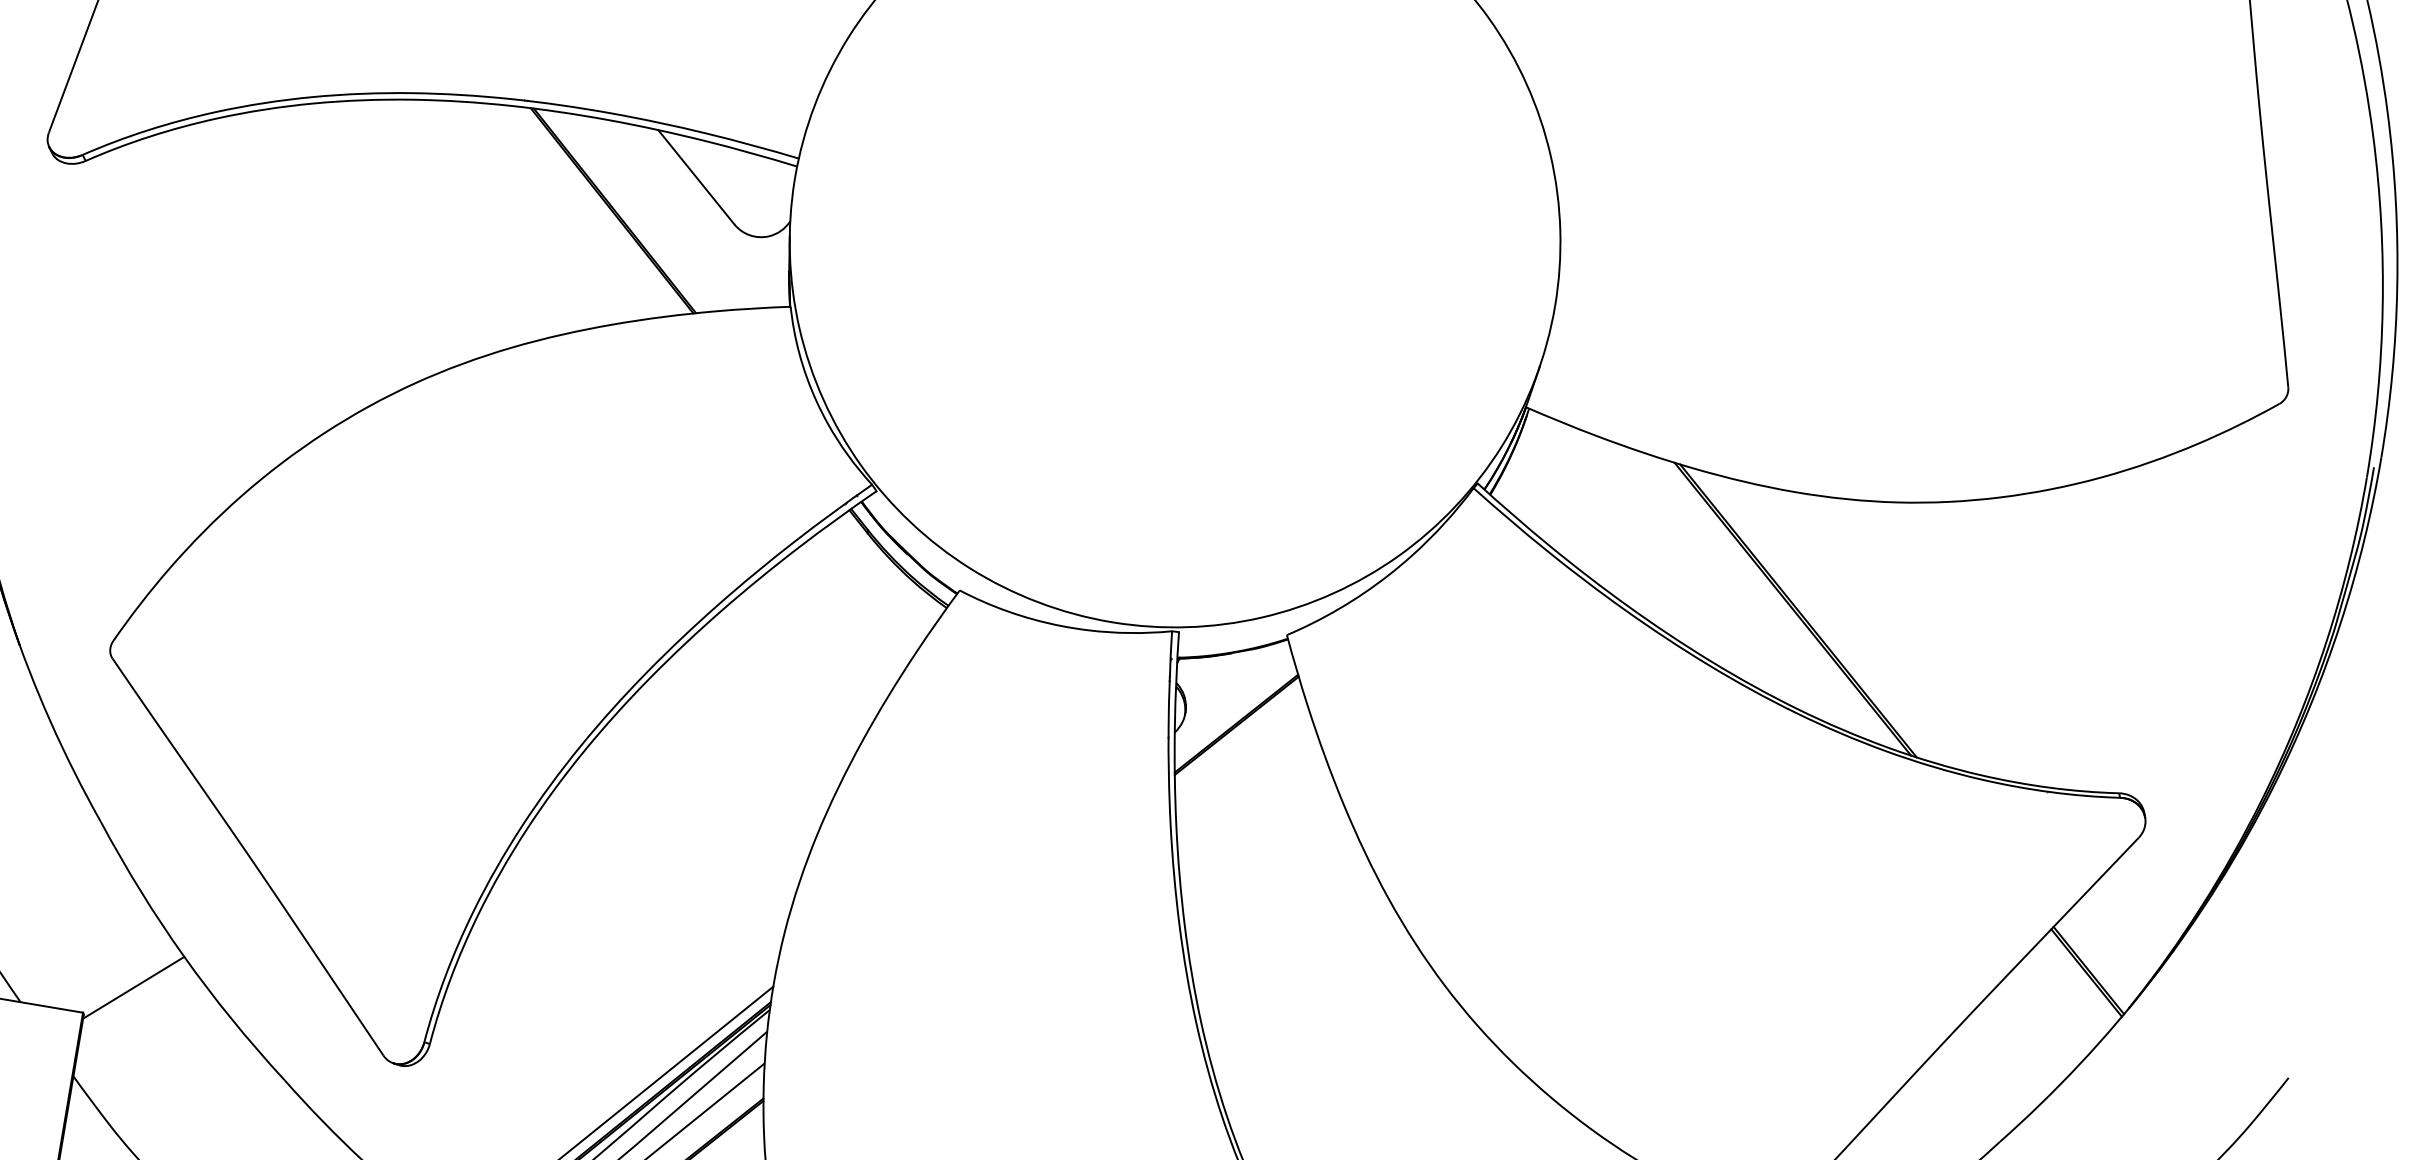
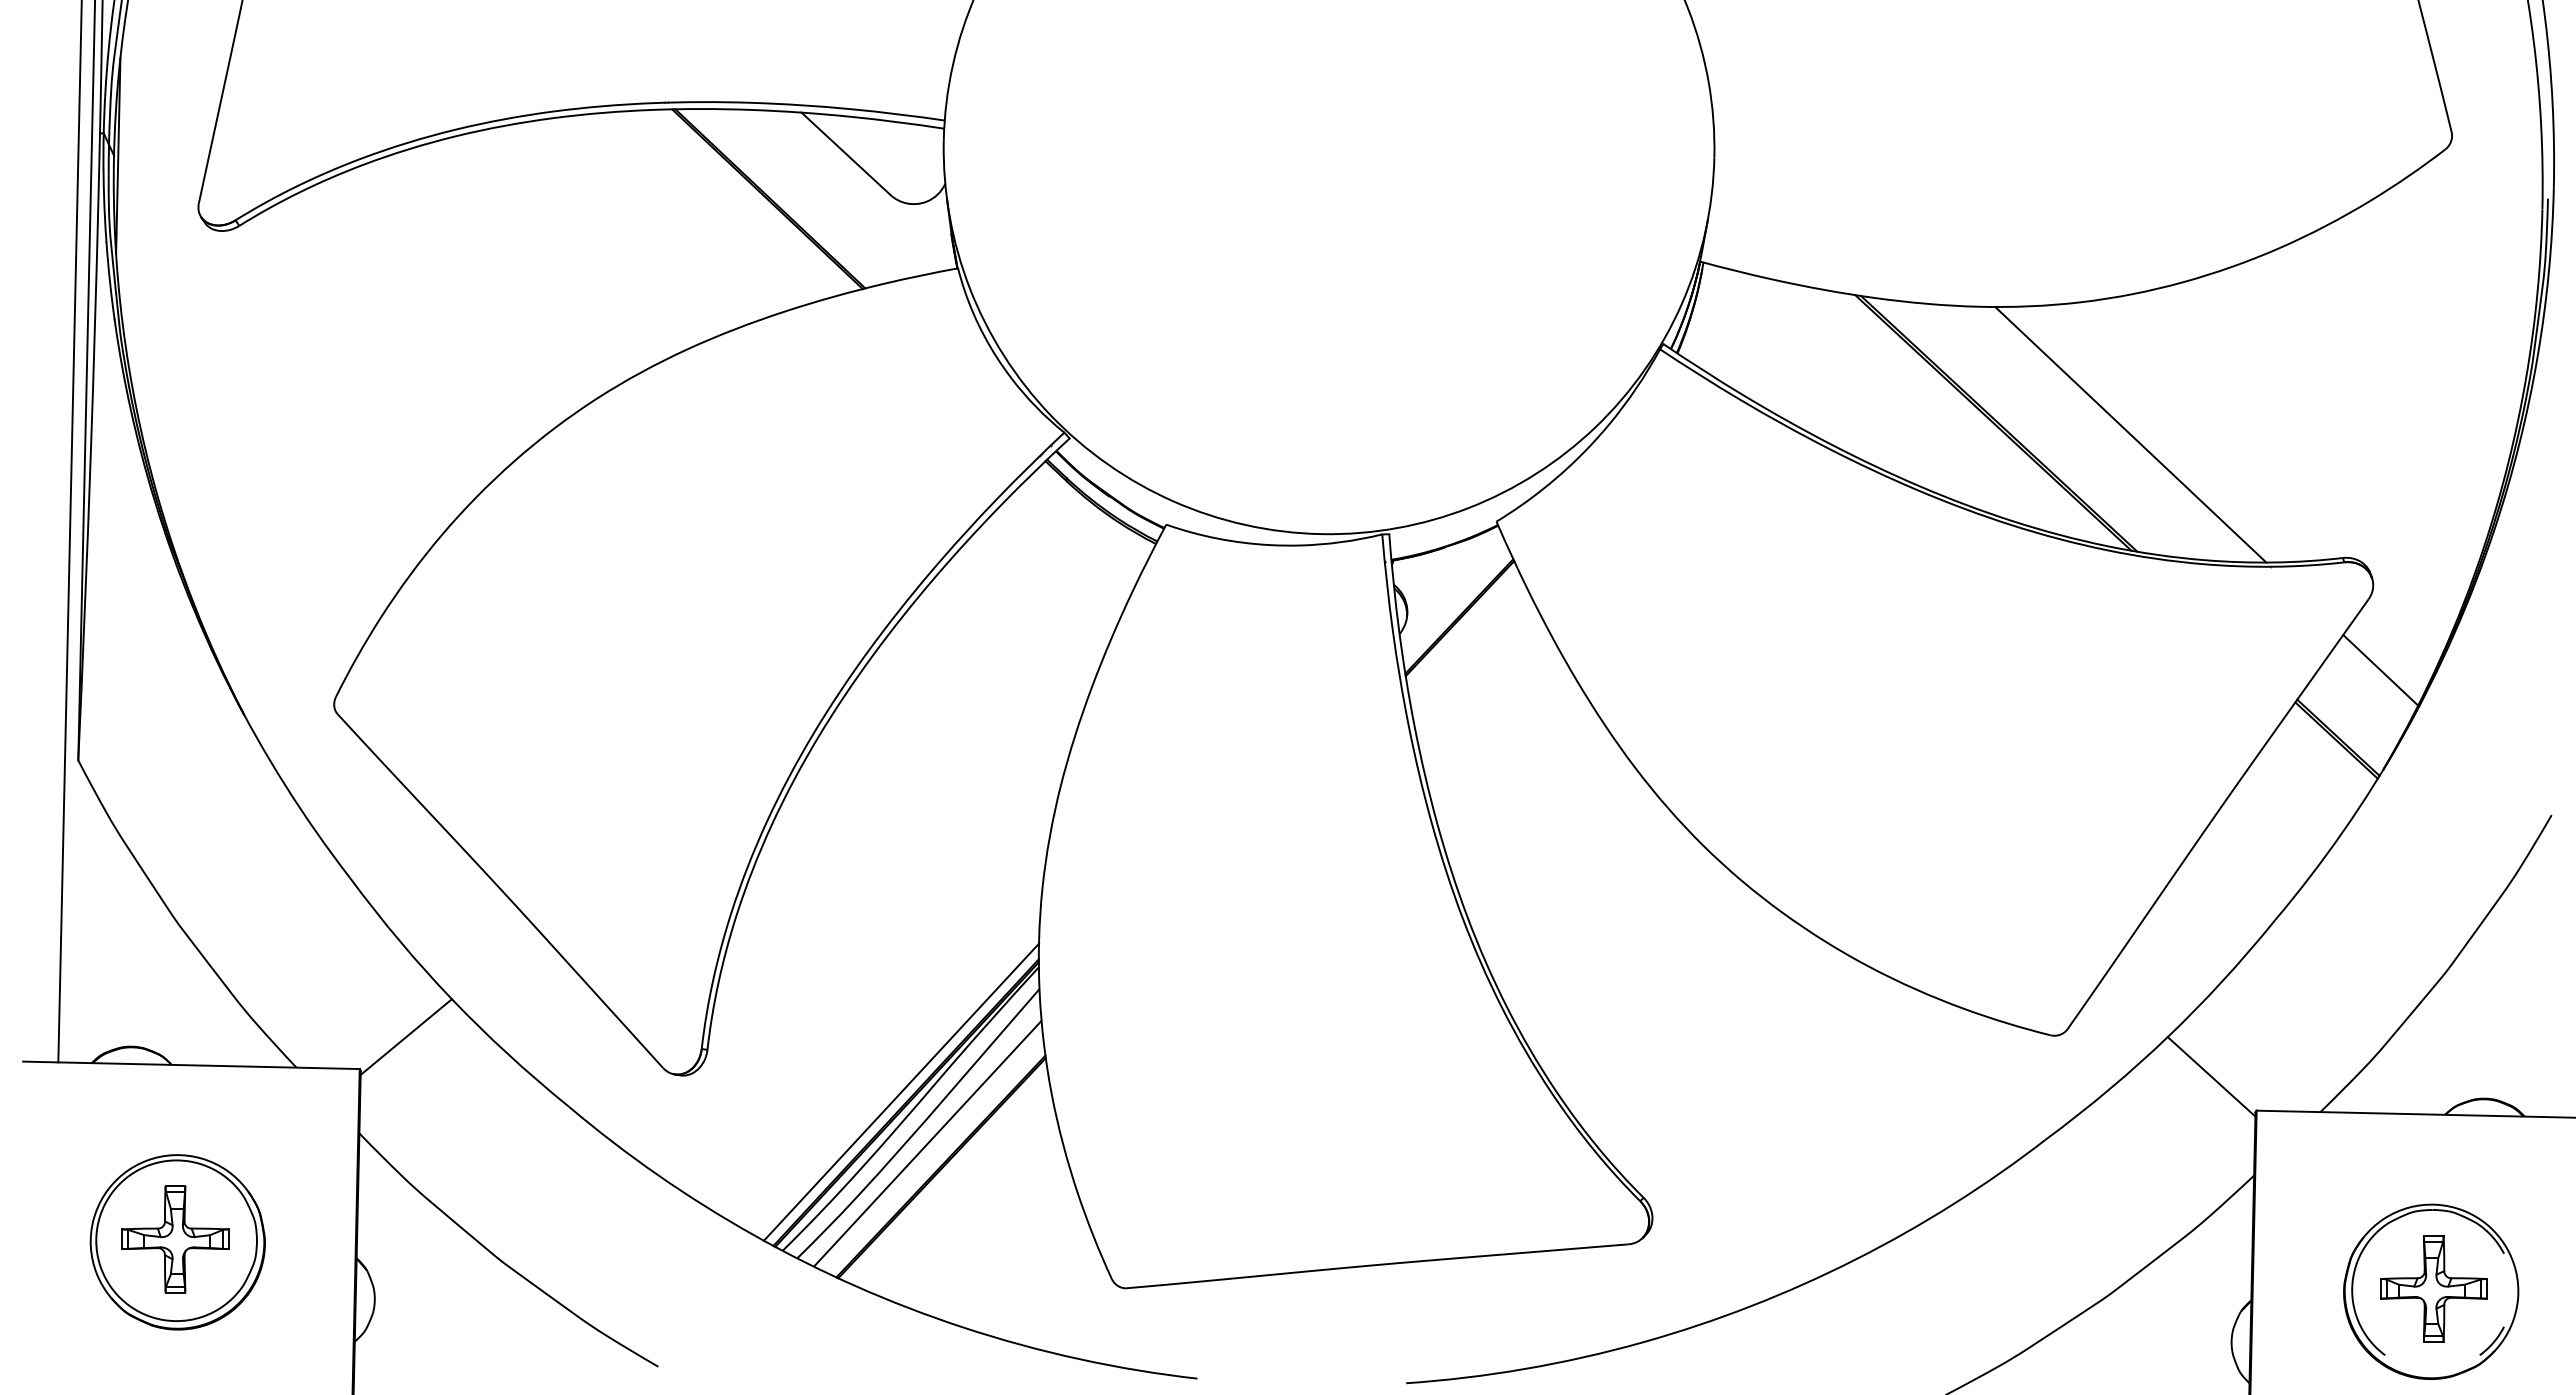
line: (1926, 640) -> (2130, 434), added
line: (2140, 910) -> (2380, 670), added

